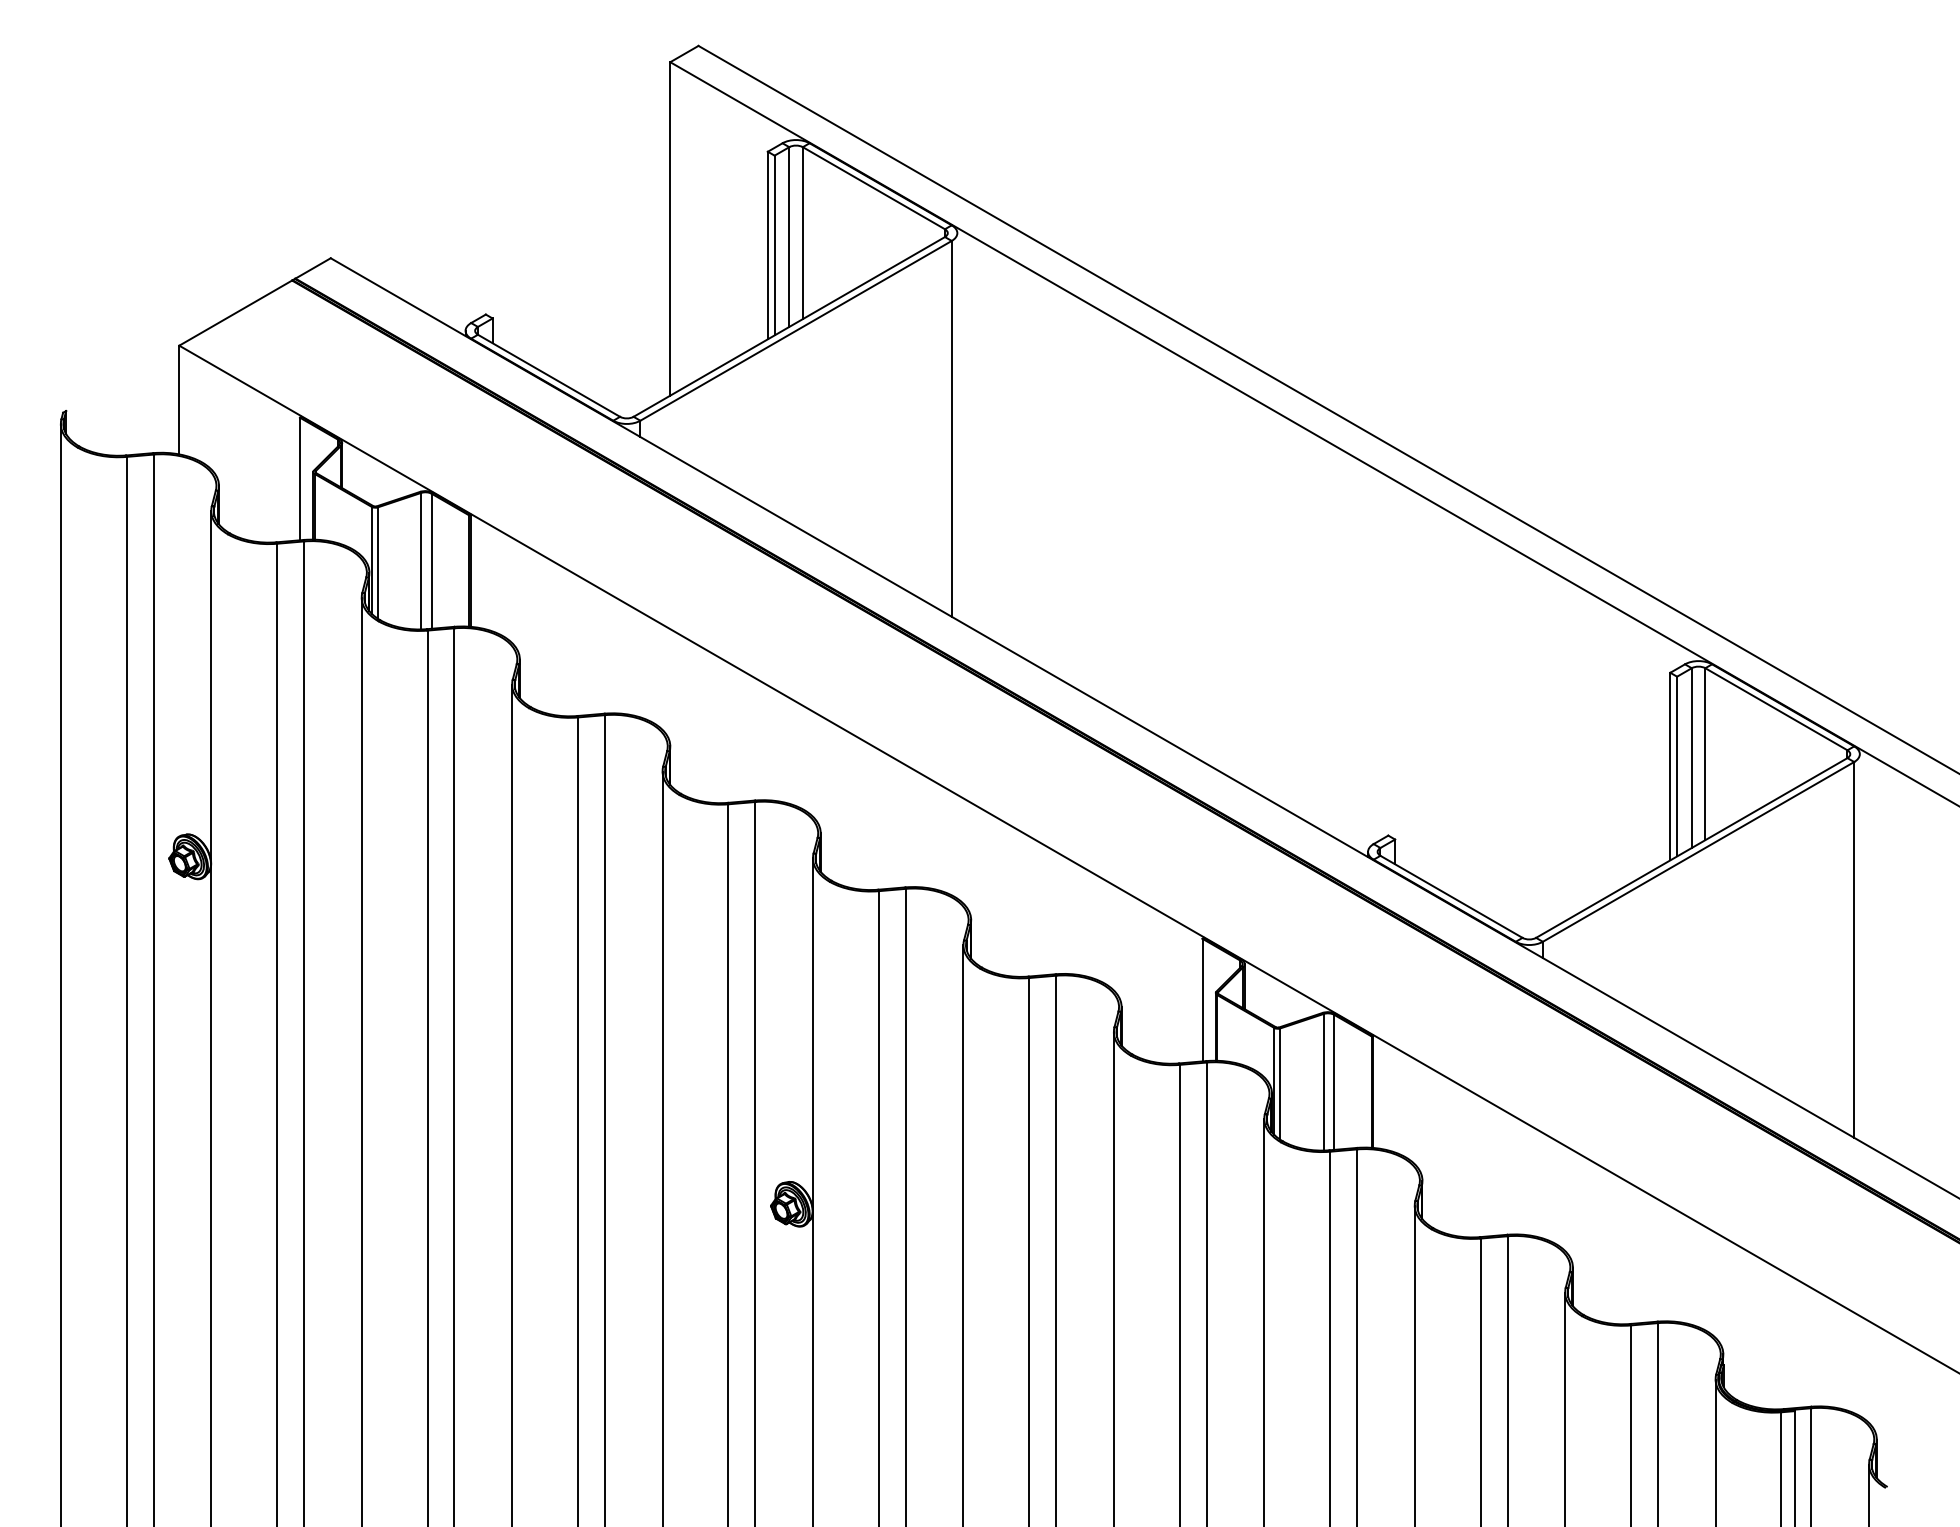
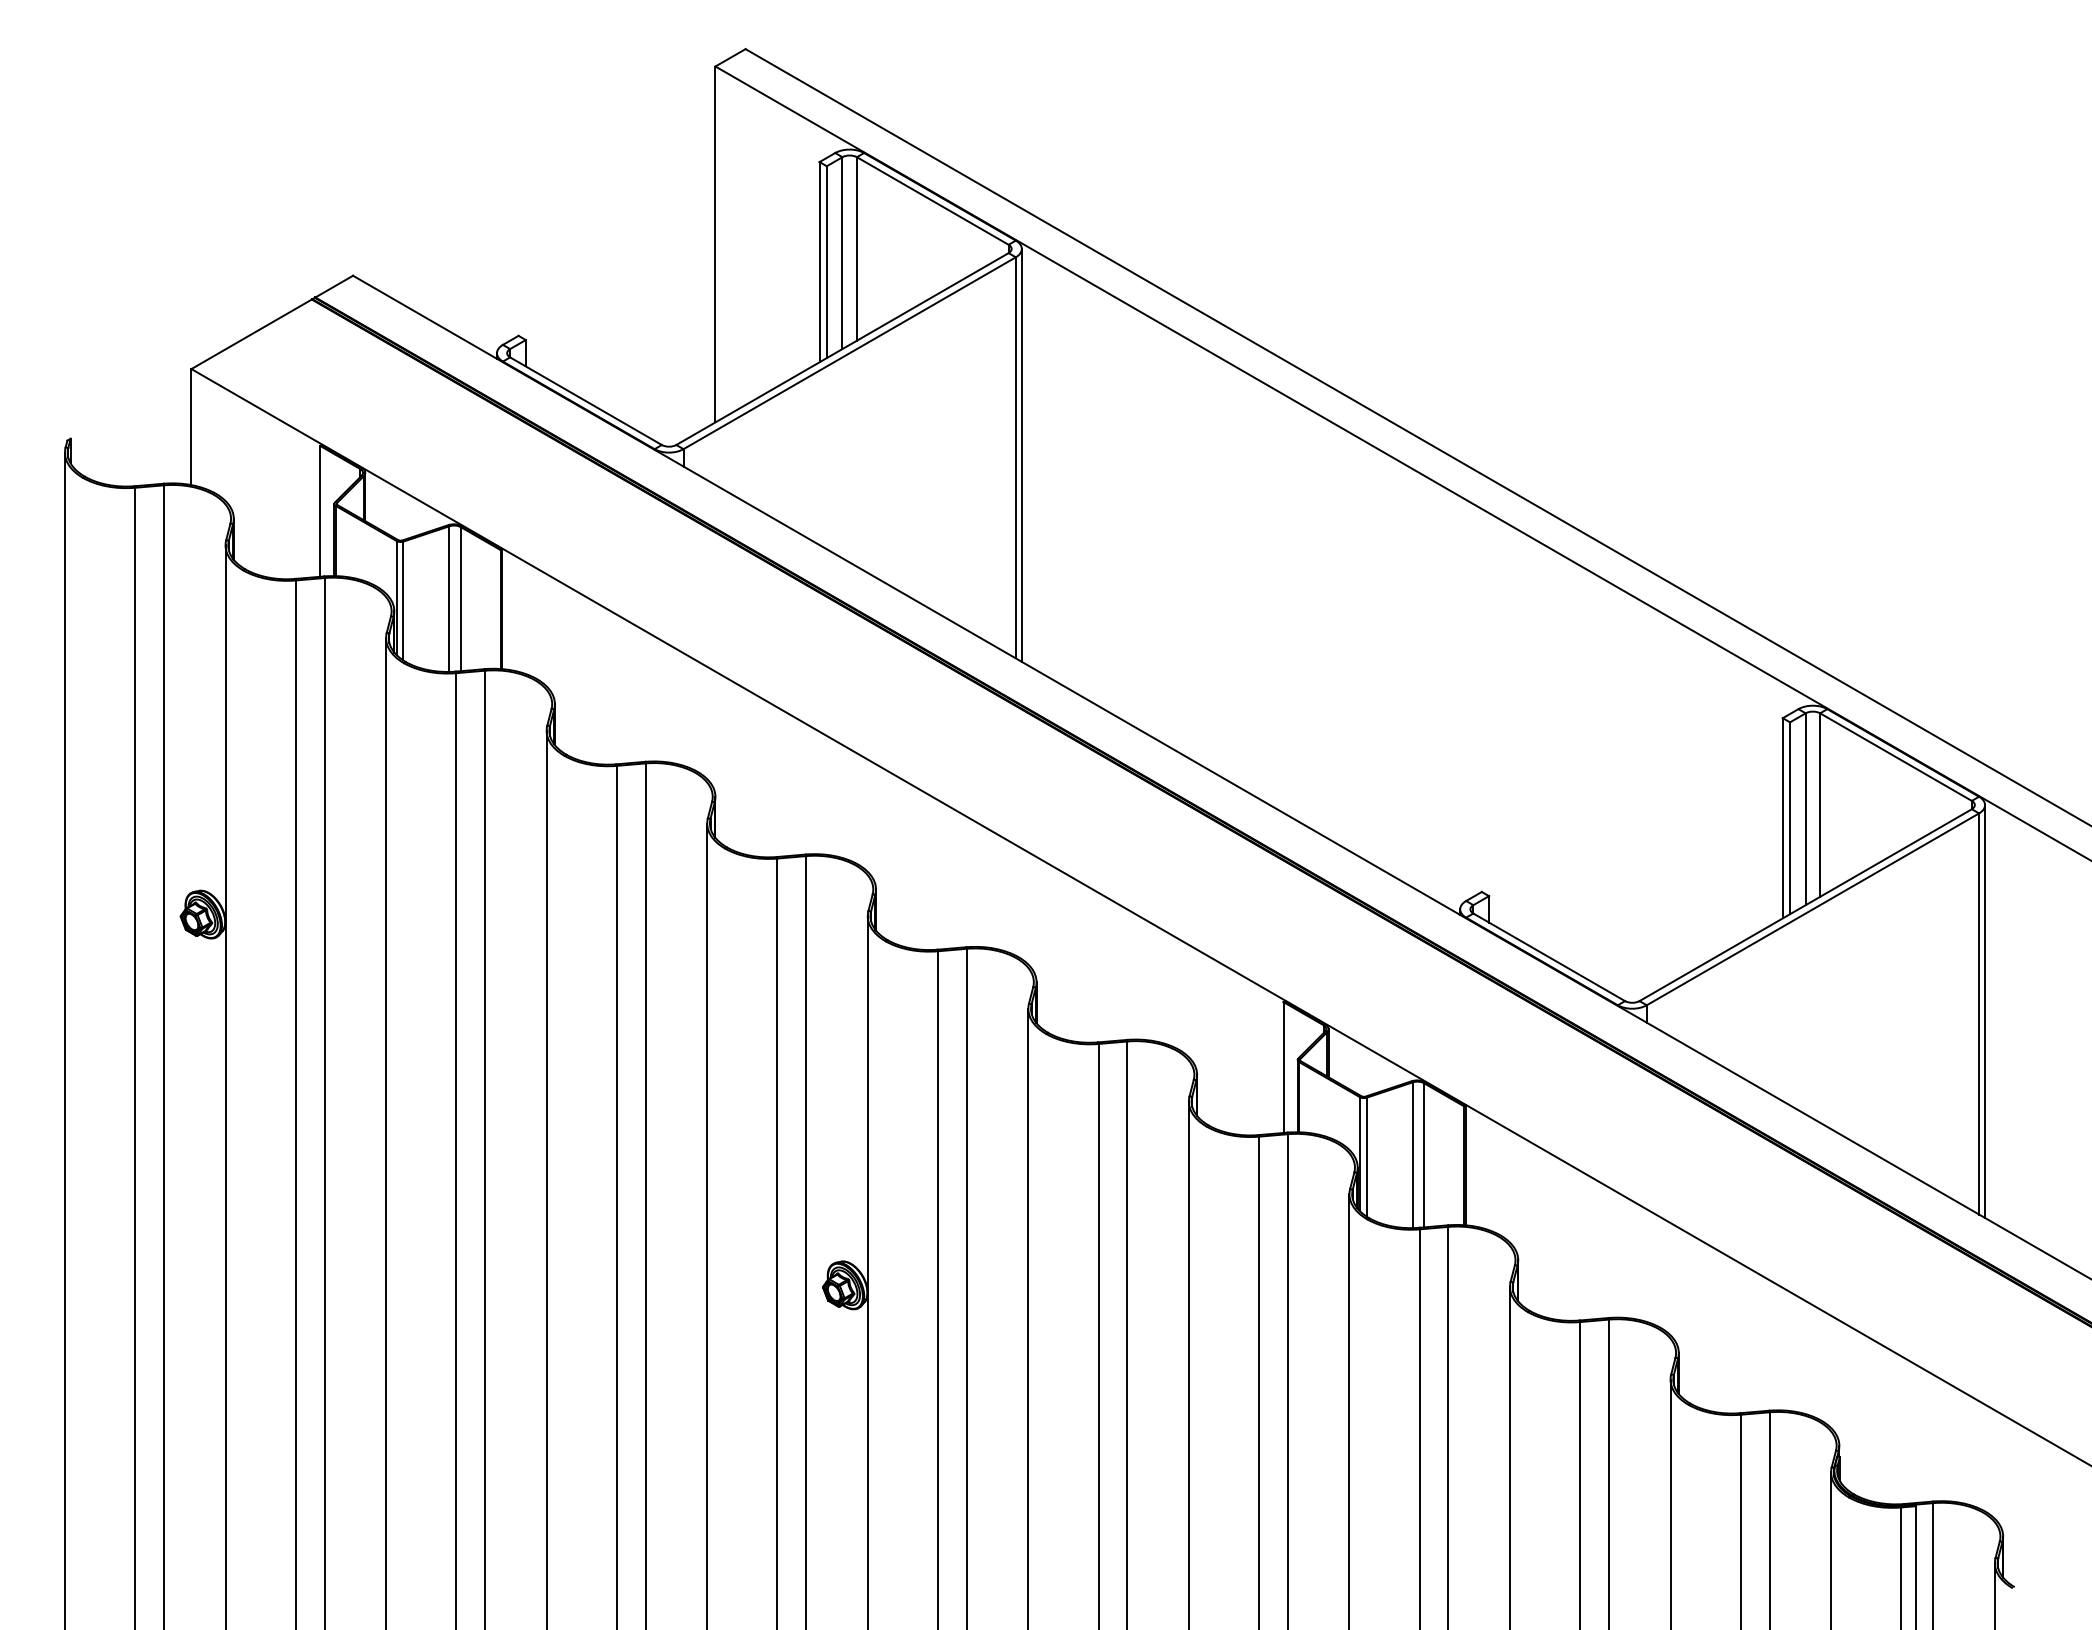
line: (957, 426) -> (1021, 455), added
line: (1859, 947) -> (1984, 1011), added

